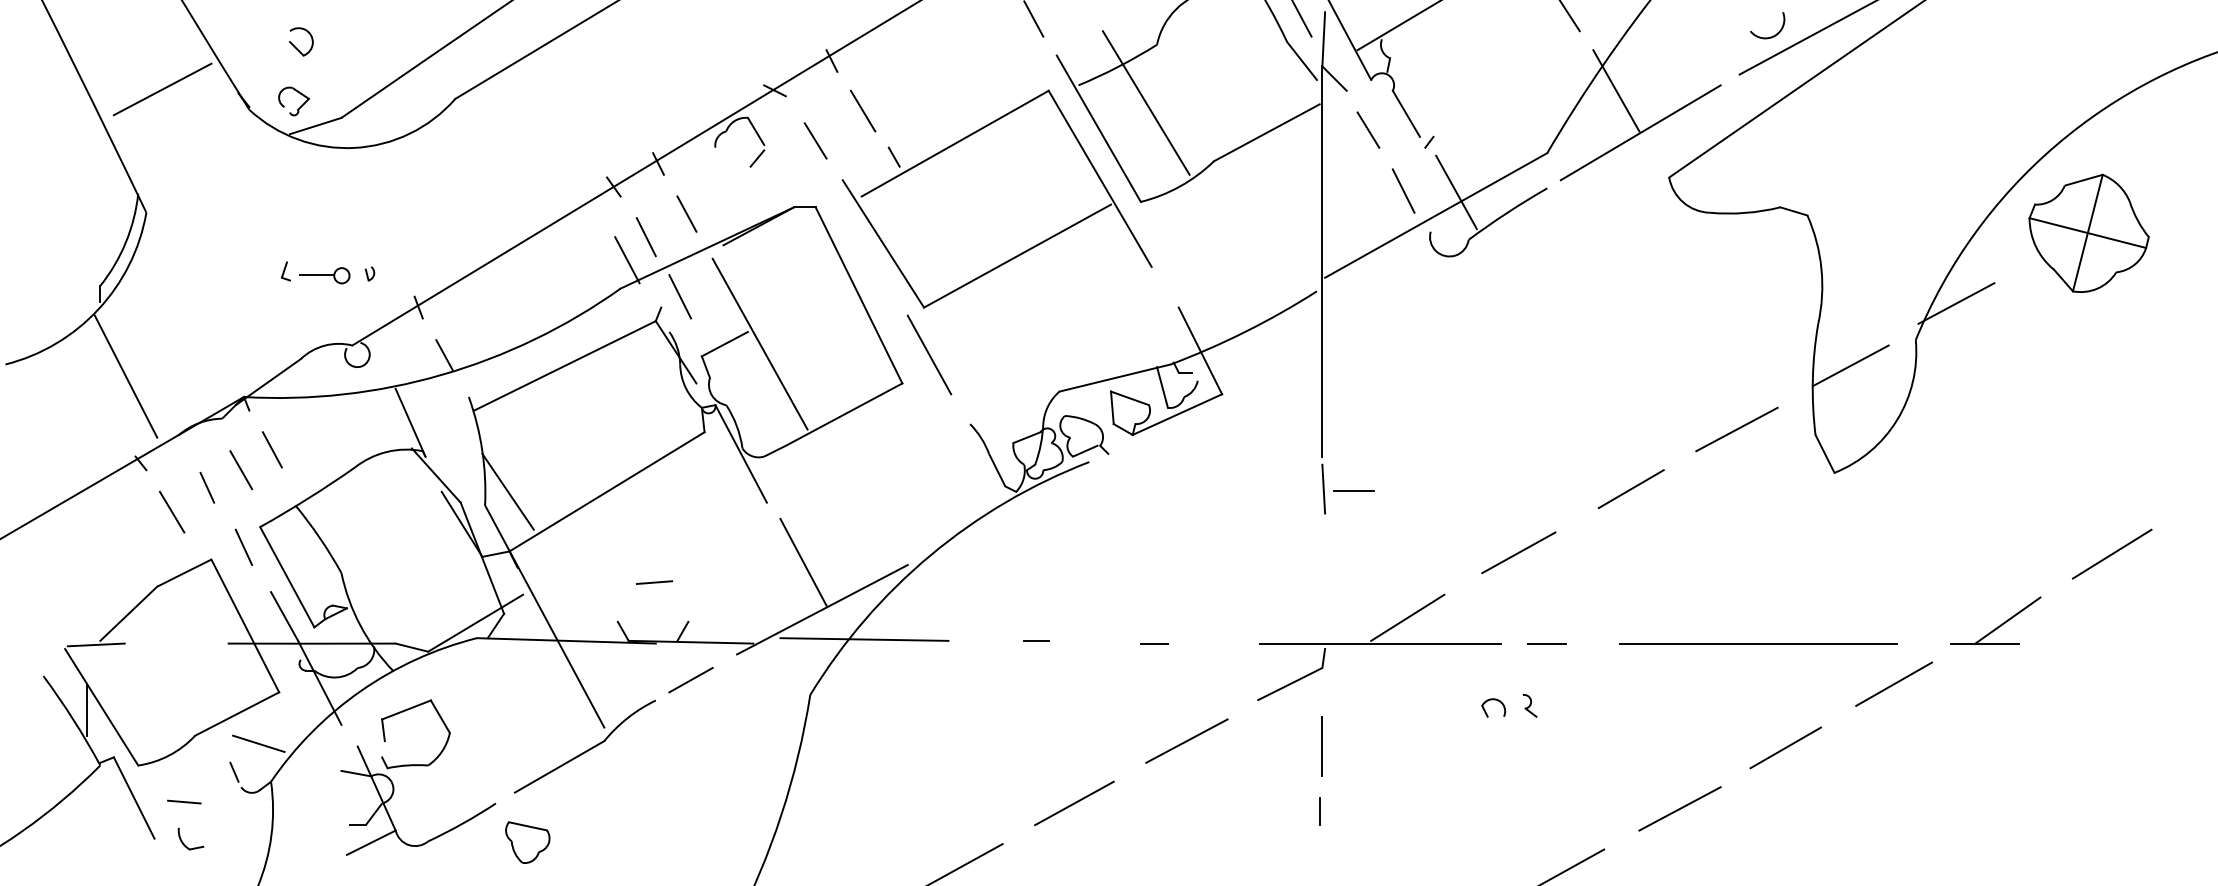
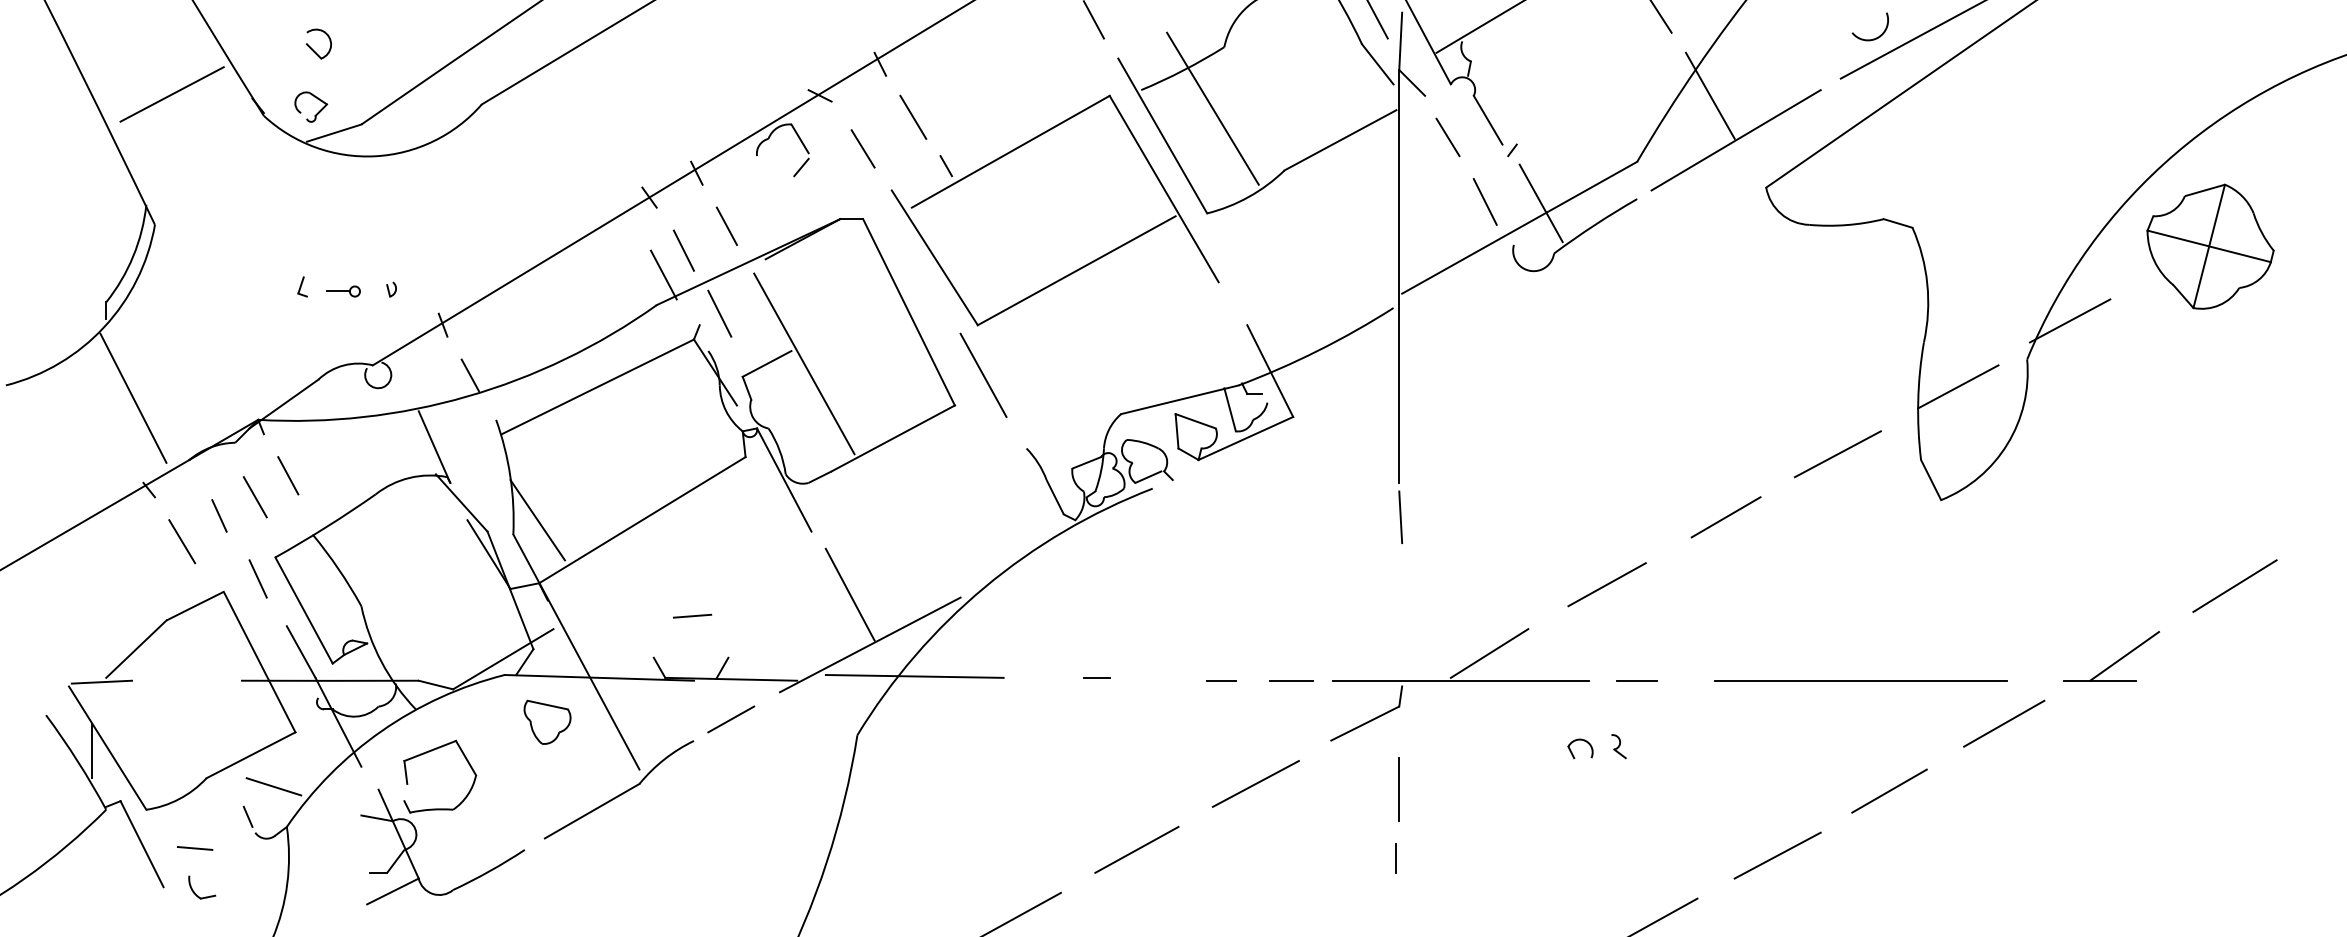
part: (324, 275) -> (343, 291), size x0.62
line: (1353, 491) -> (1291, 680), moved
part: (527, 841) -> (547, 721), moved

